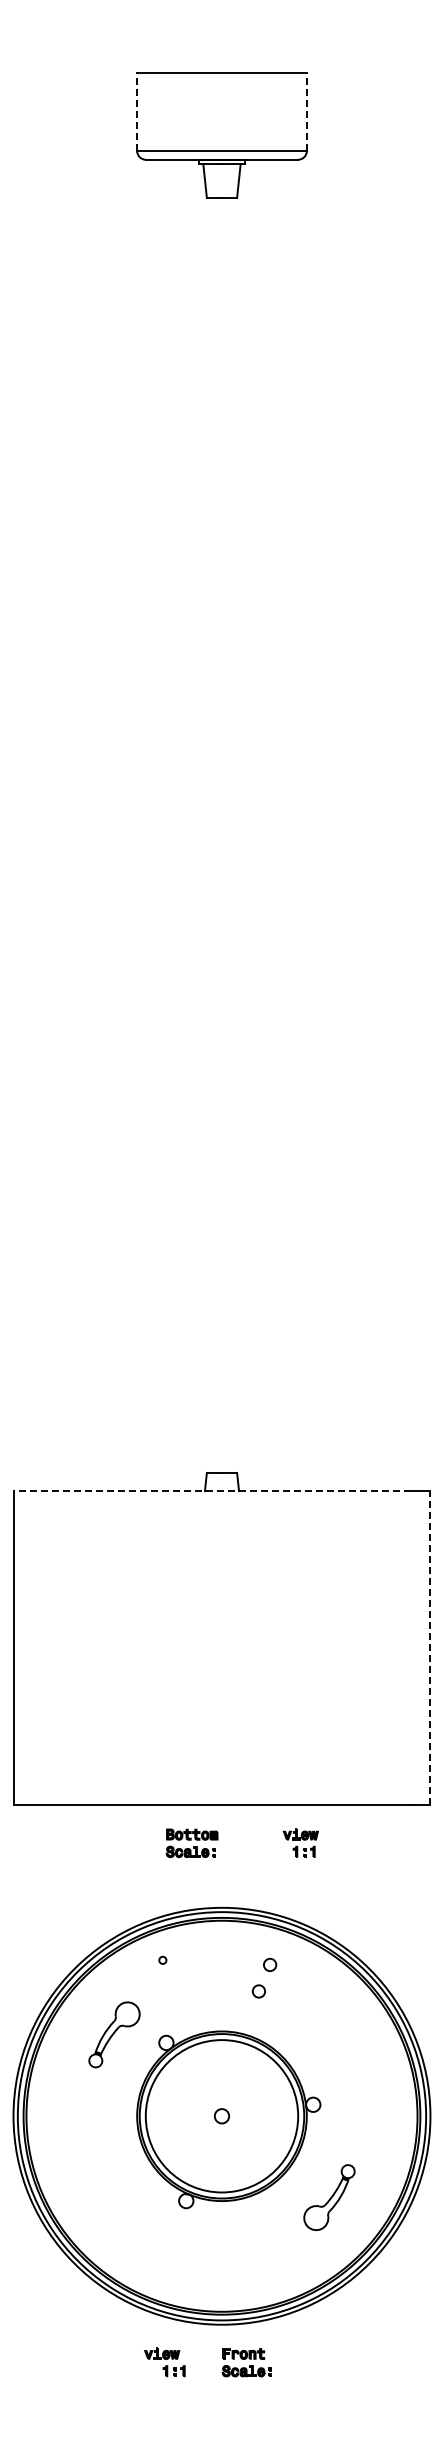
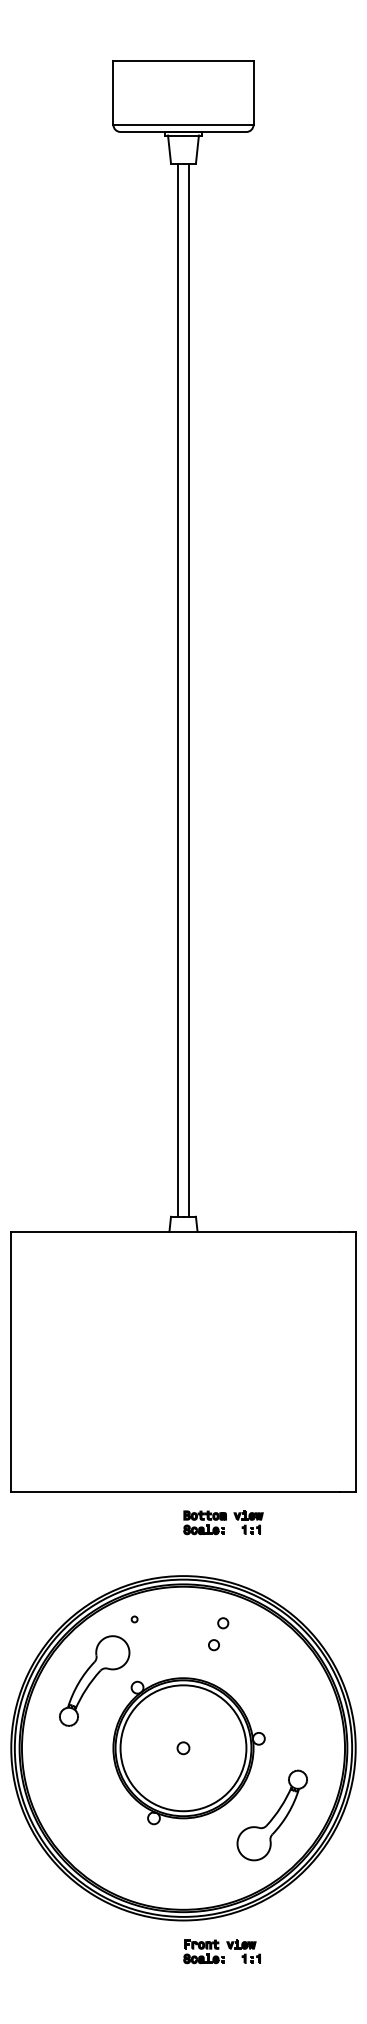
line: (137, 112) -> (113, 92), dashed -> solid
line: (306, 112) -> (253, 92), dashed -> solid
line: (214, 834) -> (177, 689), added
line: (229, 834) -> (189, 689), added
line: (212, 1491) -> (175, 1232), dashed -> solid
line: (430, 1647) -> (355, 1361), dashed -> solid
part: (191, 1843) -> (204, 1522), moved
part: (114, 2034) -> (94, 1680), size x1.67
part: (329, 2197) -> (272, 1815), size x1.67
part: (164, 2362) -> (243, 1951), moved

